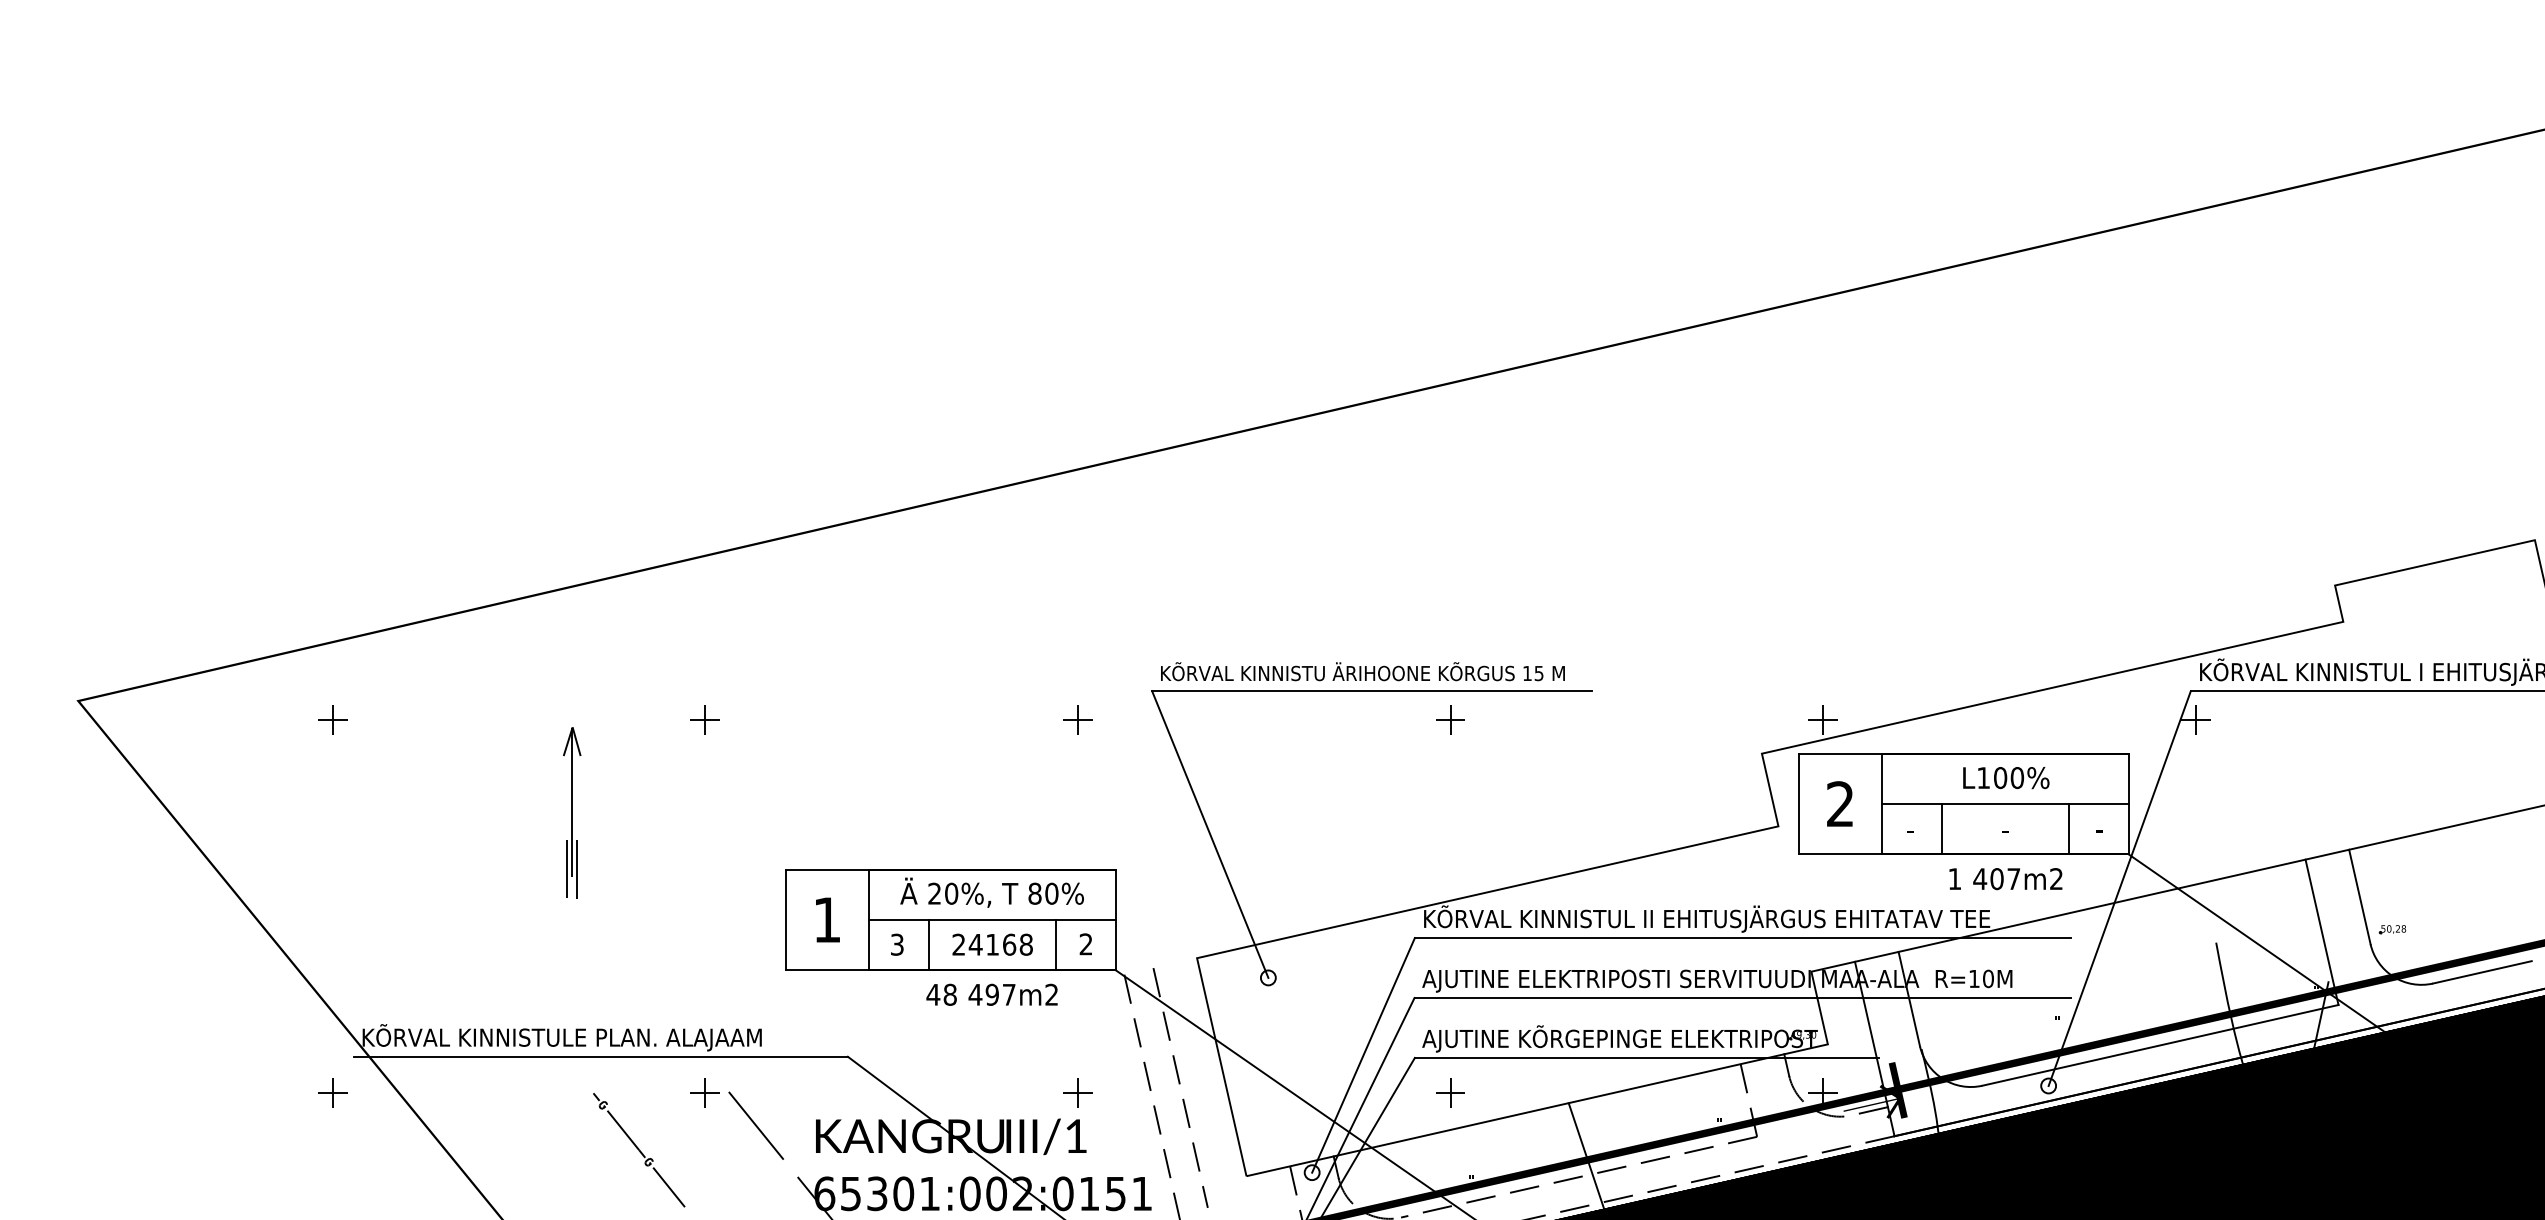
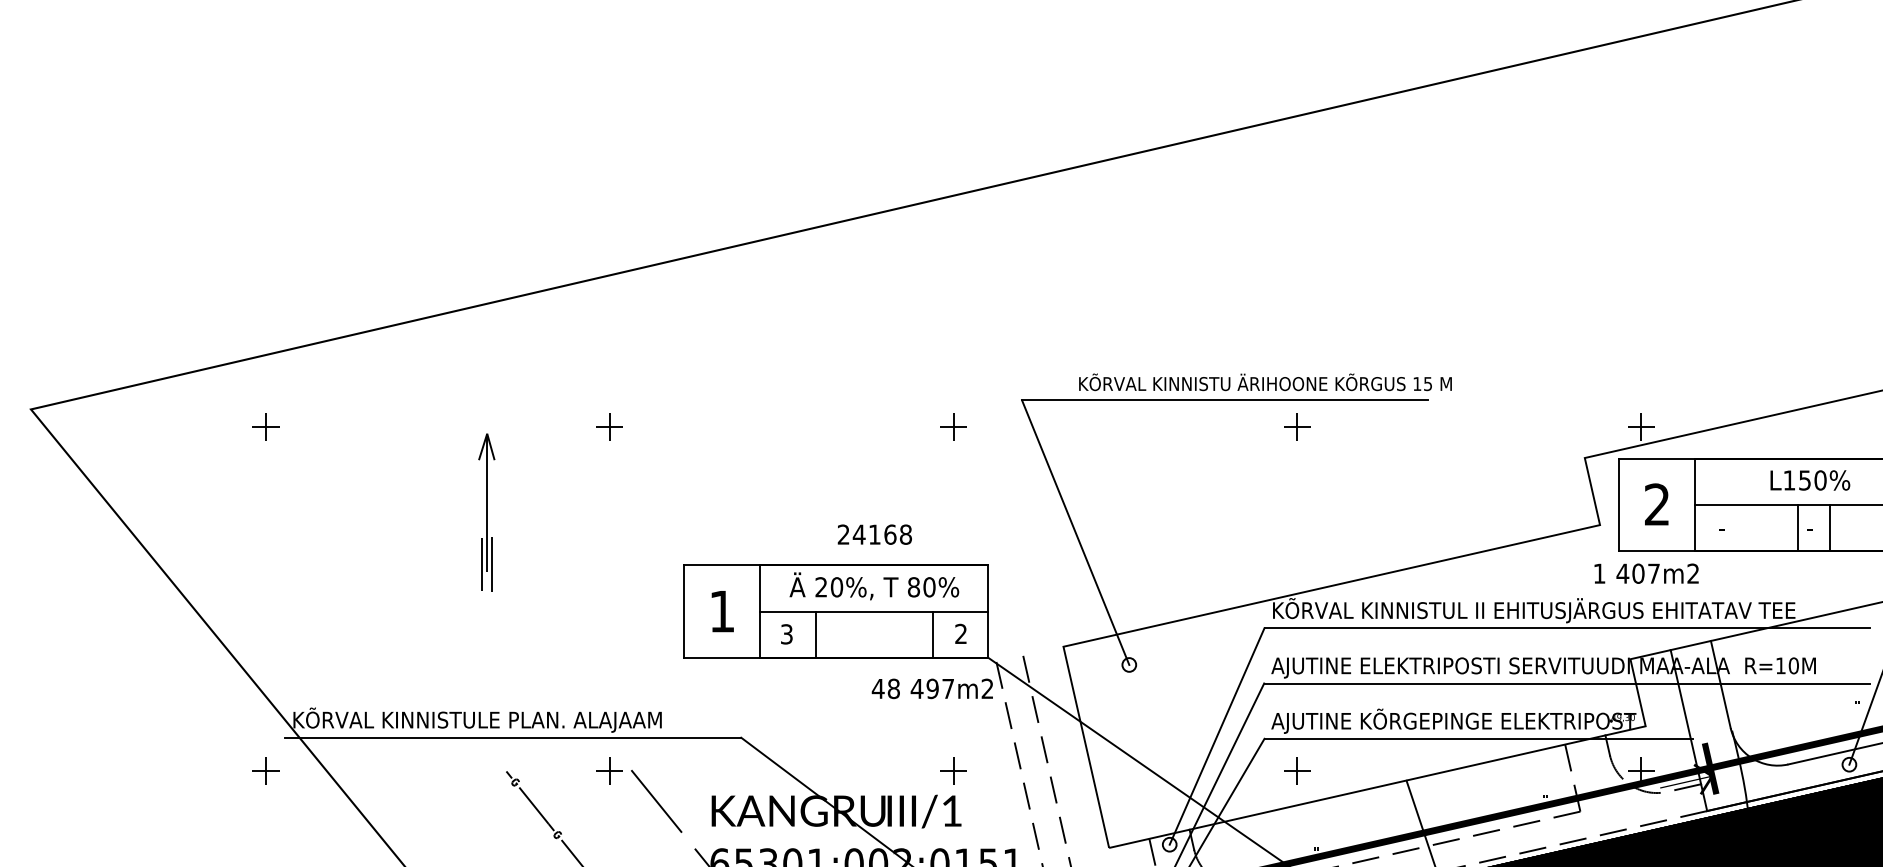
text: (1362, 671) -> (1265, 382), moved
text: (2000, 778) -> (1804, 480), L100% -> L150%
line: (1941, 829) -> (1797, 527), moved
line: (2068, 829) -> (1829, 527), moved
text: (2005, 879) -> (1646, 574), moved
text: (992, 944) -> (874, 534), moved
text: (991, 994) -> (931, 688), moved

